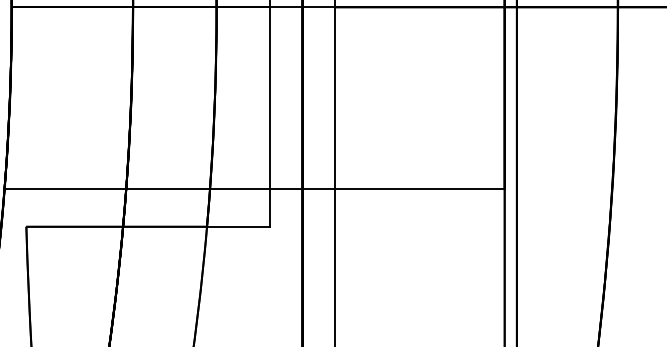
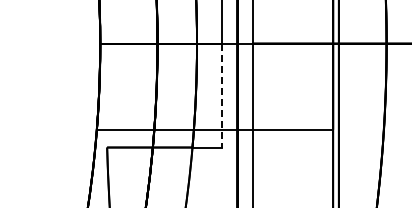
line: (270, 116) -> (222, 95), solid -> dashed

